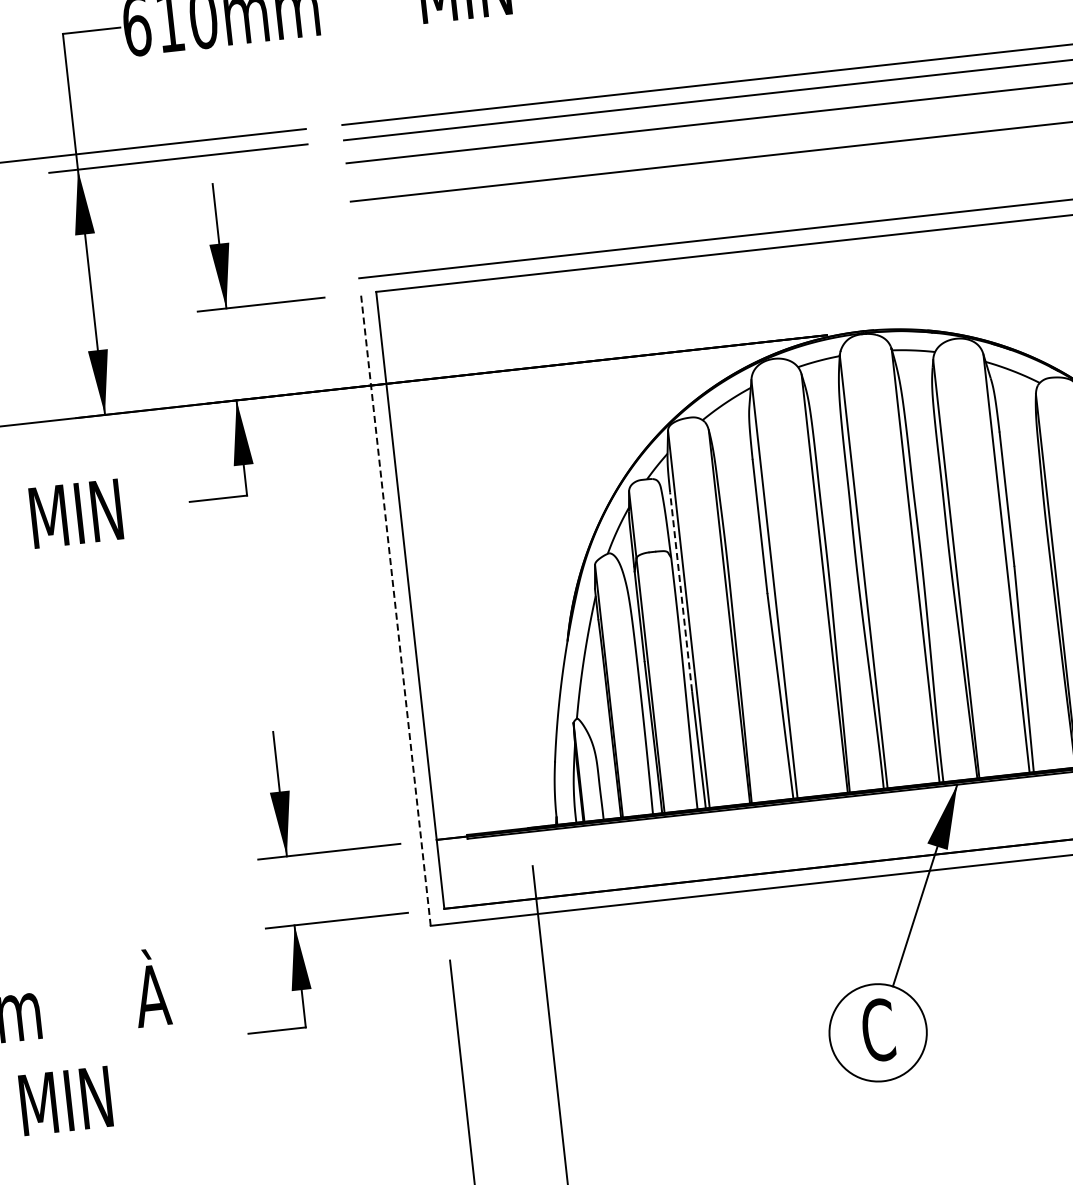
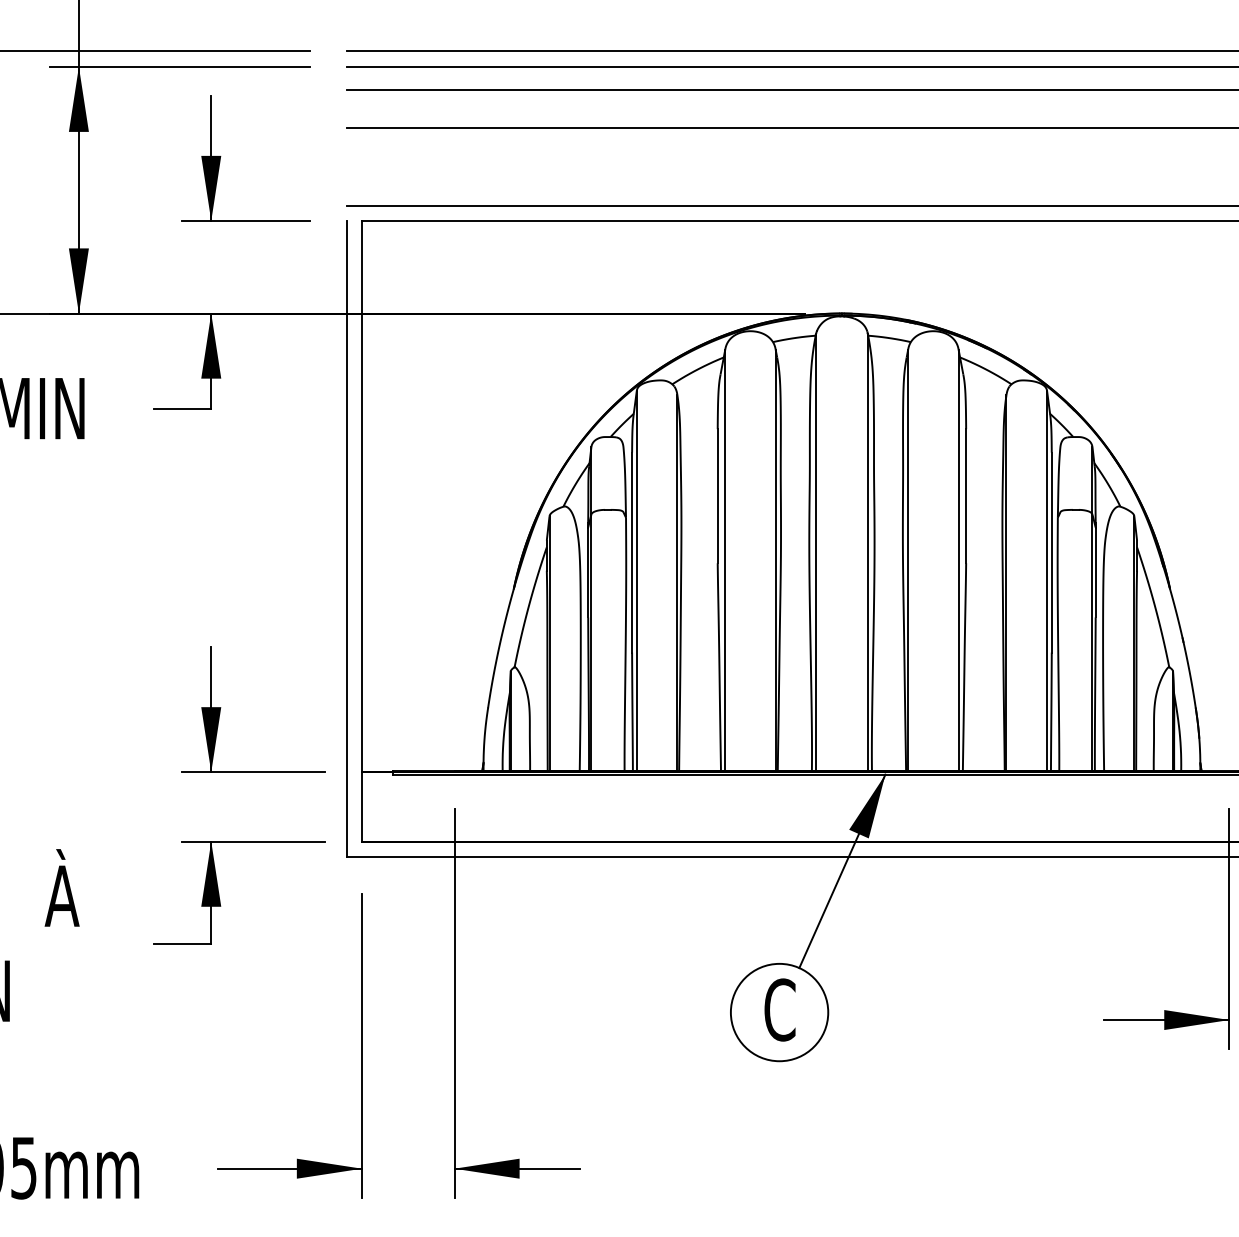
line: (681, 591) -> (632, 552), dashed -> solid
line: (395, 609) -> (346, 538), dashed -> solid

